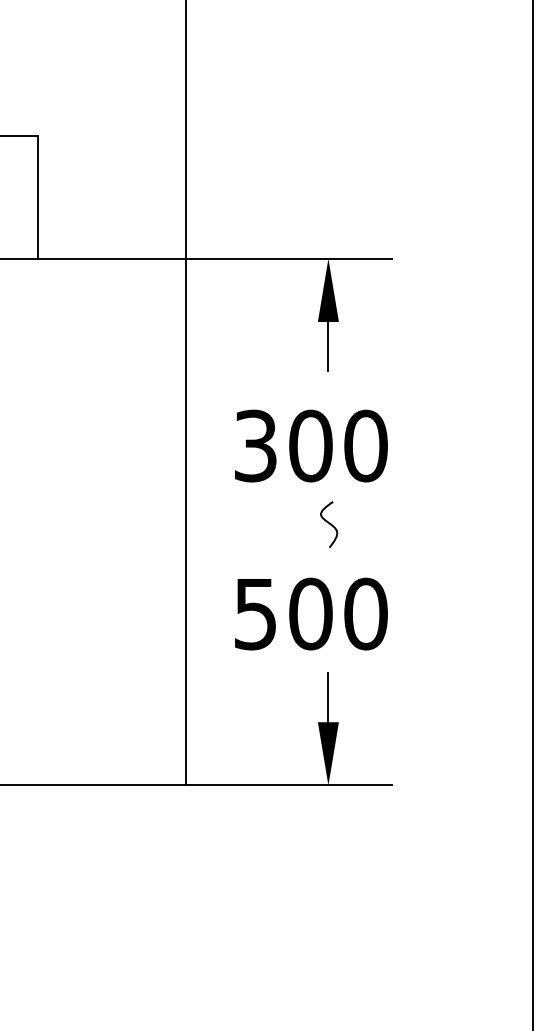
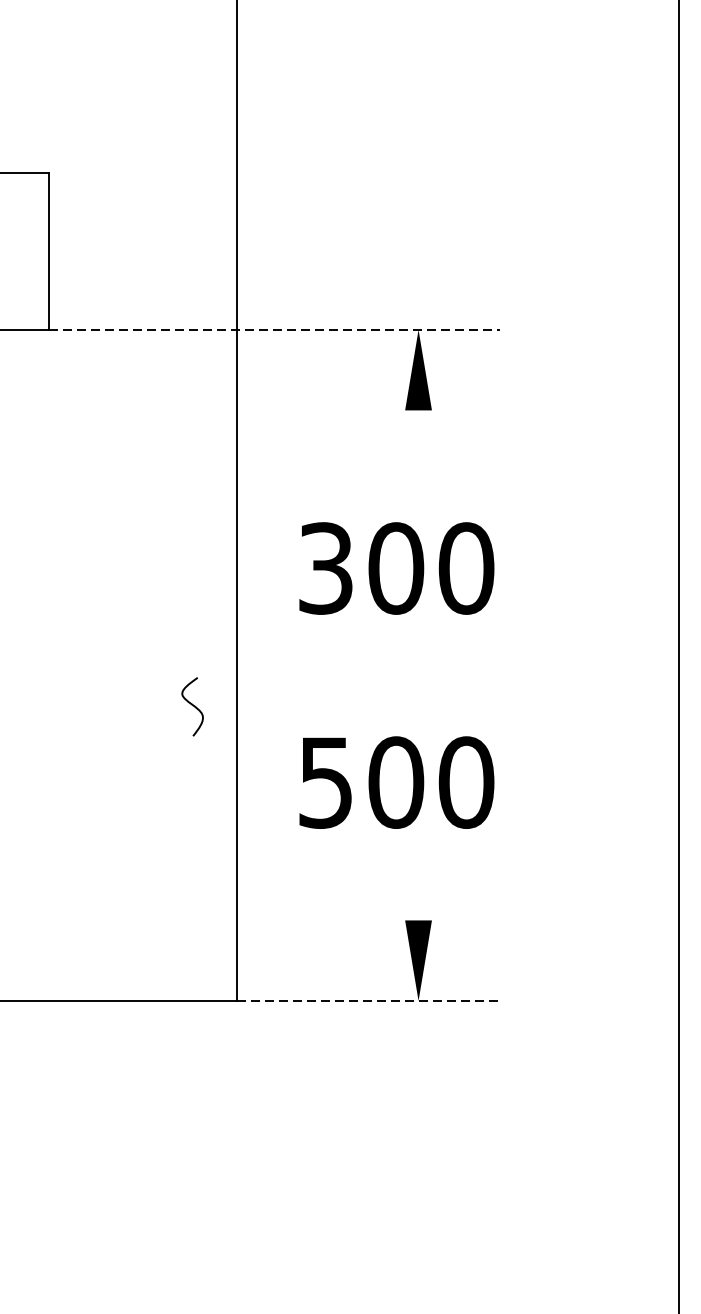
line: (215, 258) -> (274, 329), solid -> dashed
line: (328, 346) -> (418, 441), removed
curve: (329, 524) -> (193, 706), moved
line: (328, 697) -> (418, 888), removed
line: (289, 785) -> (368, 1001), solid -> dashed

